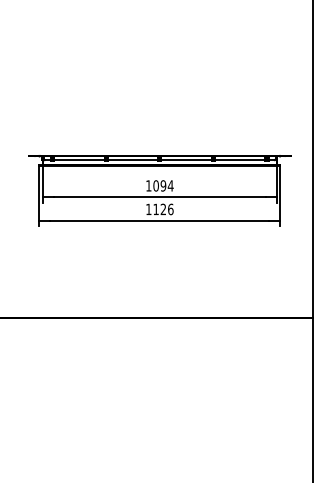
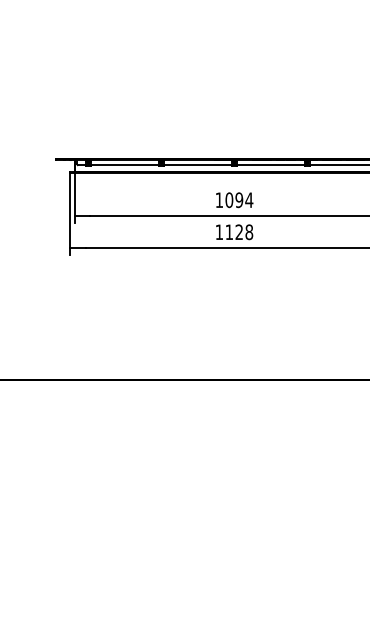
text: (170, 208) -> (248, 230), 1126 -> 1128

